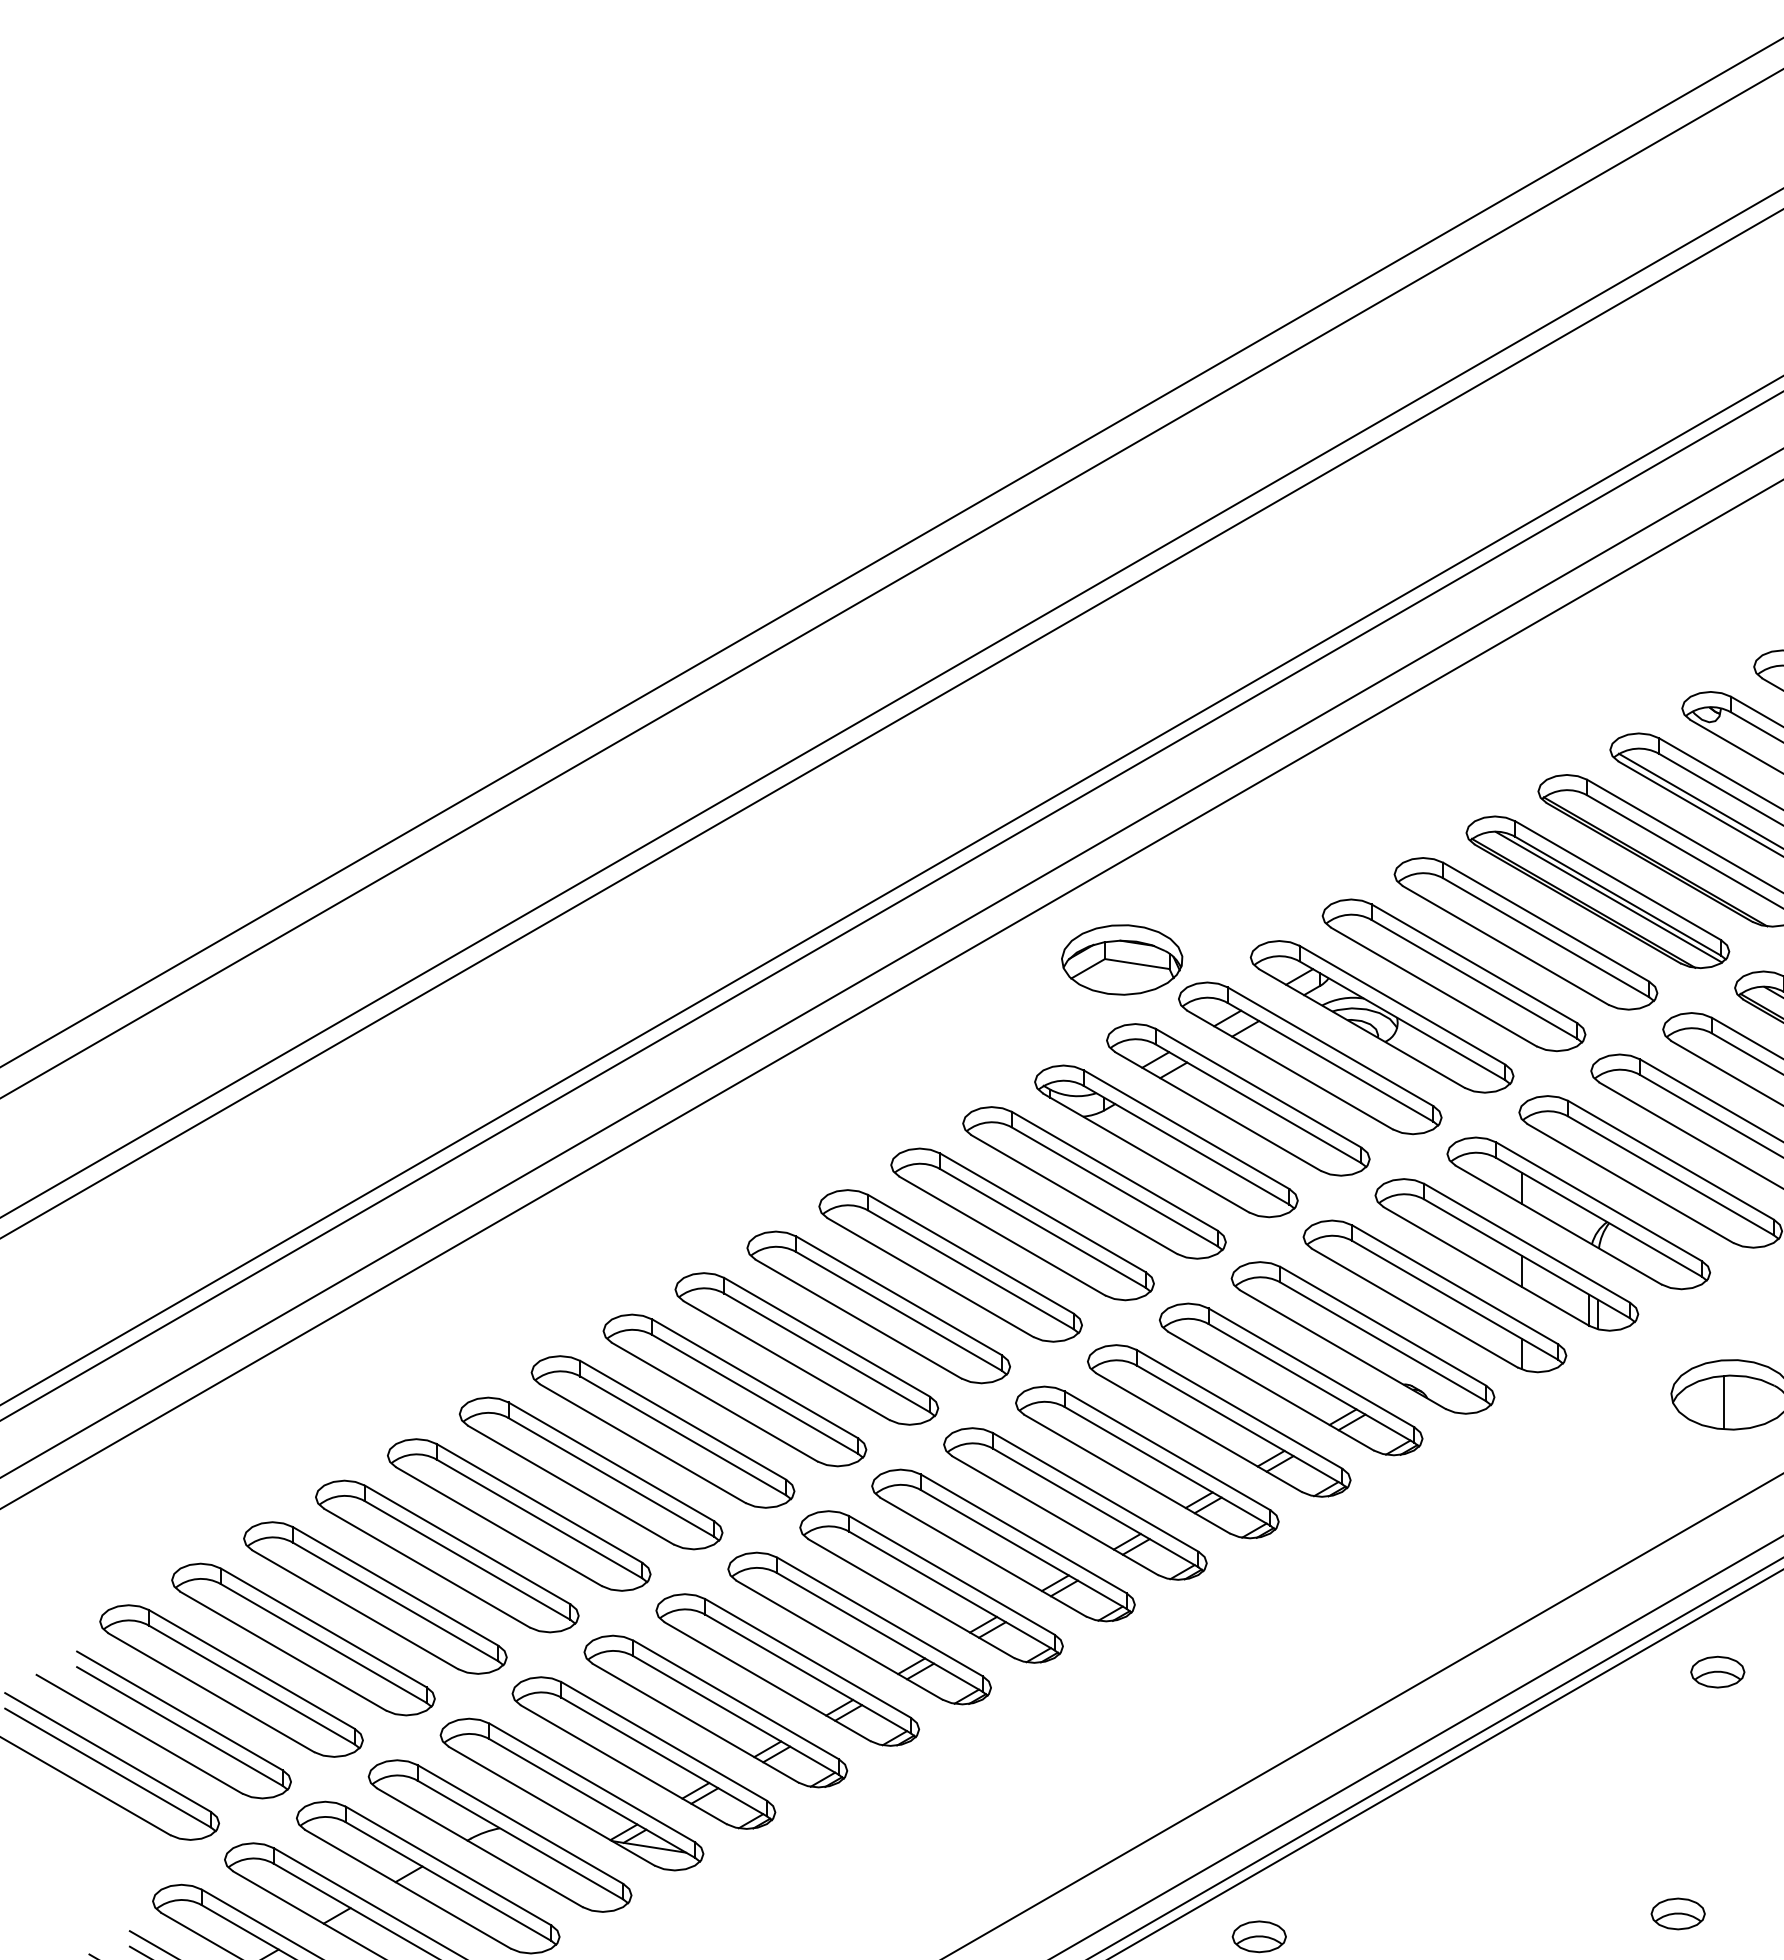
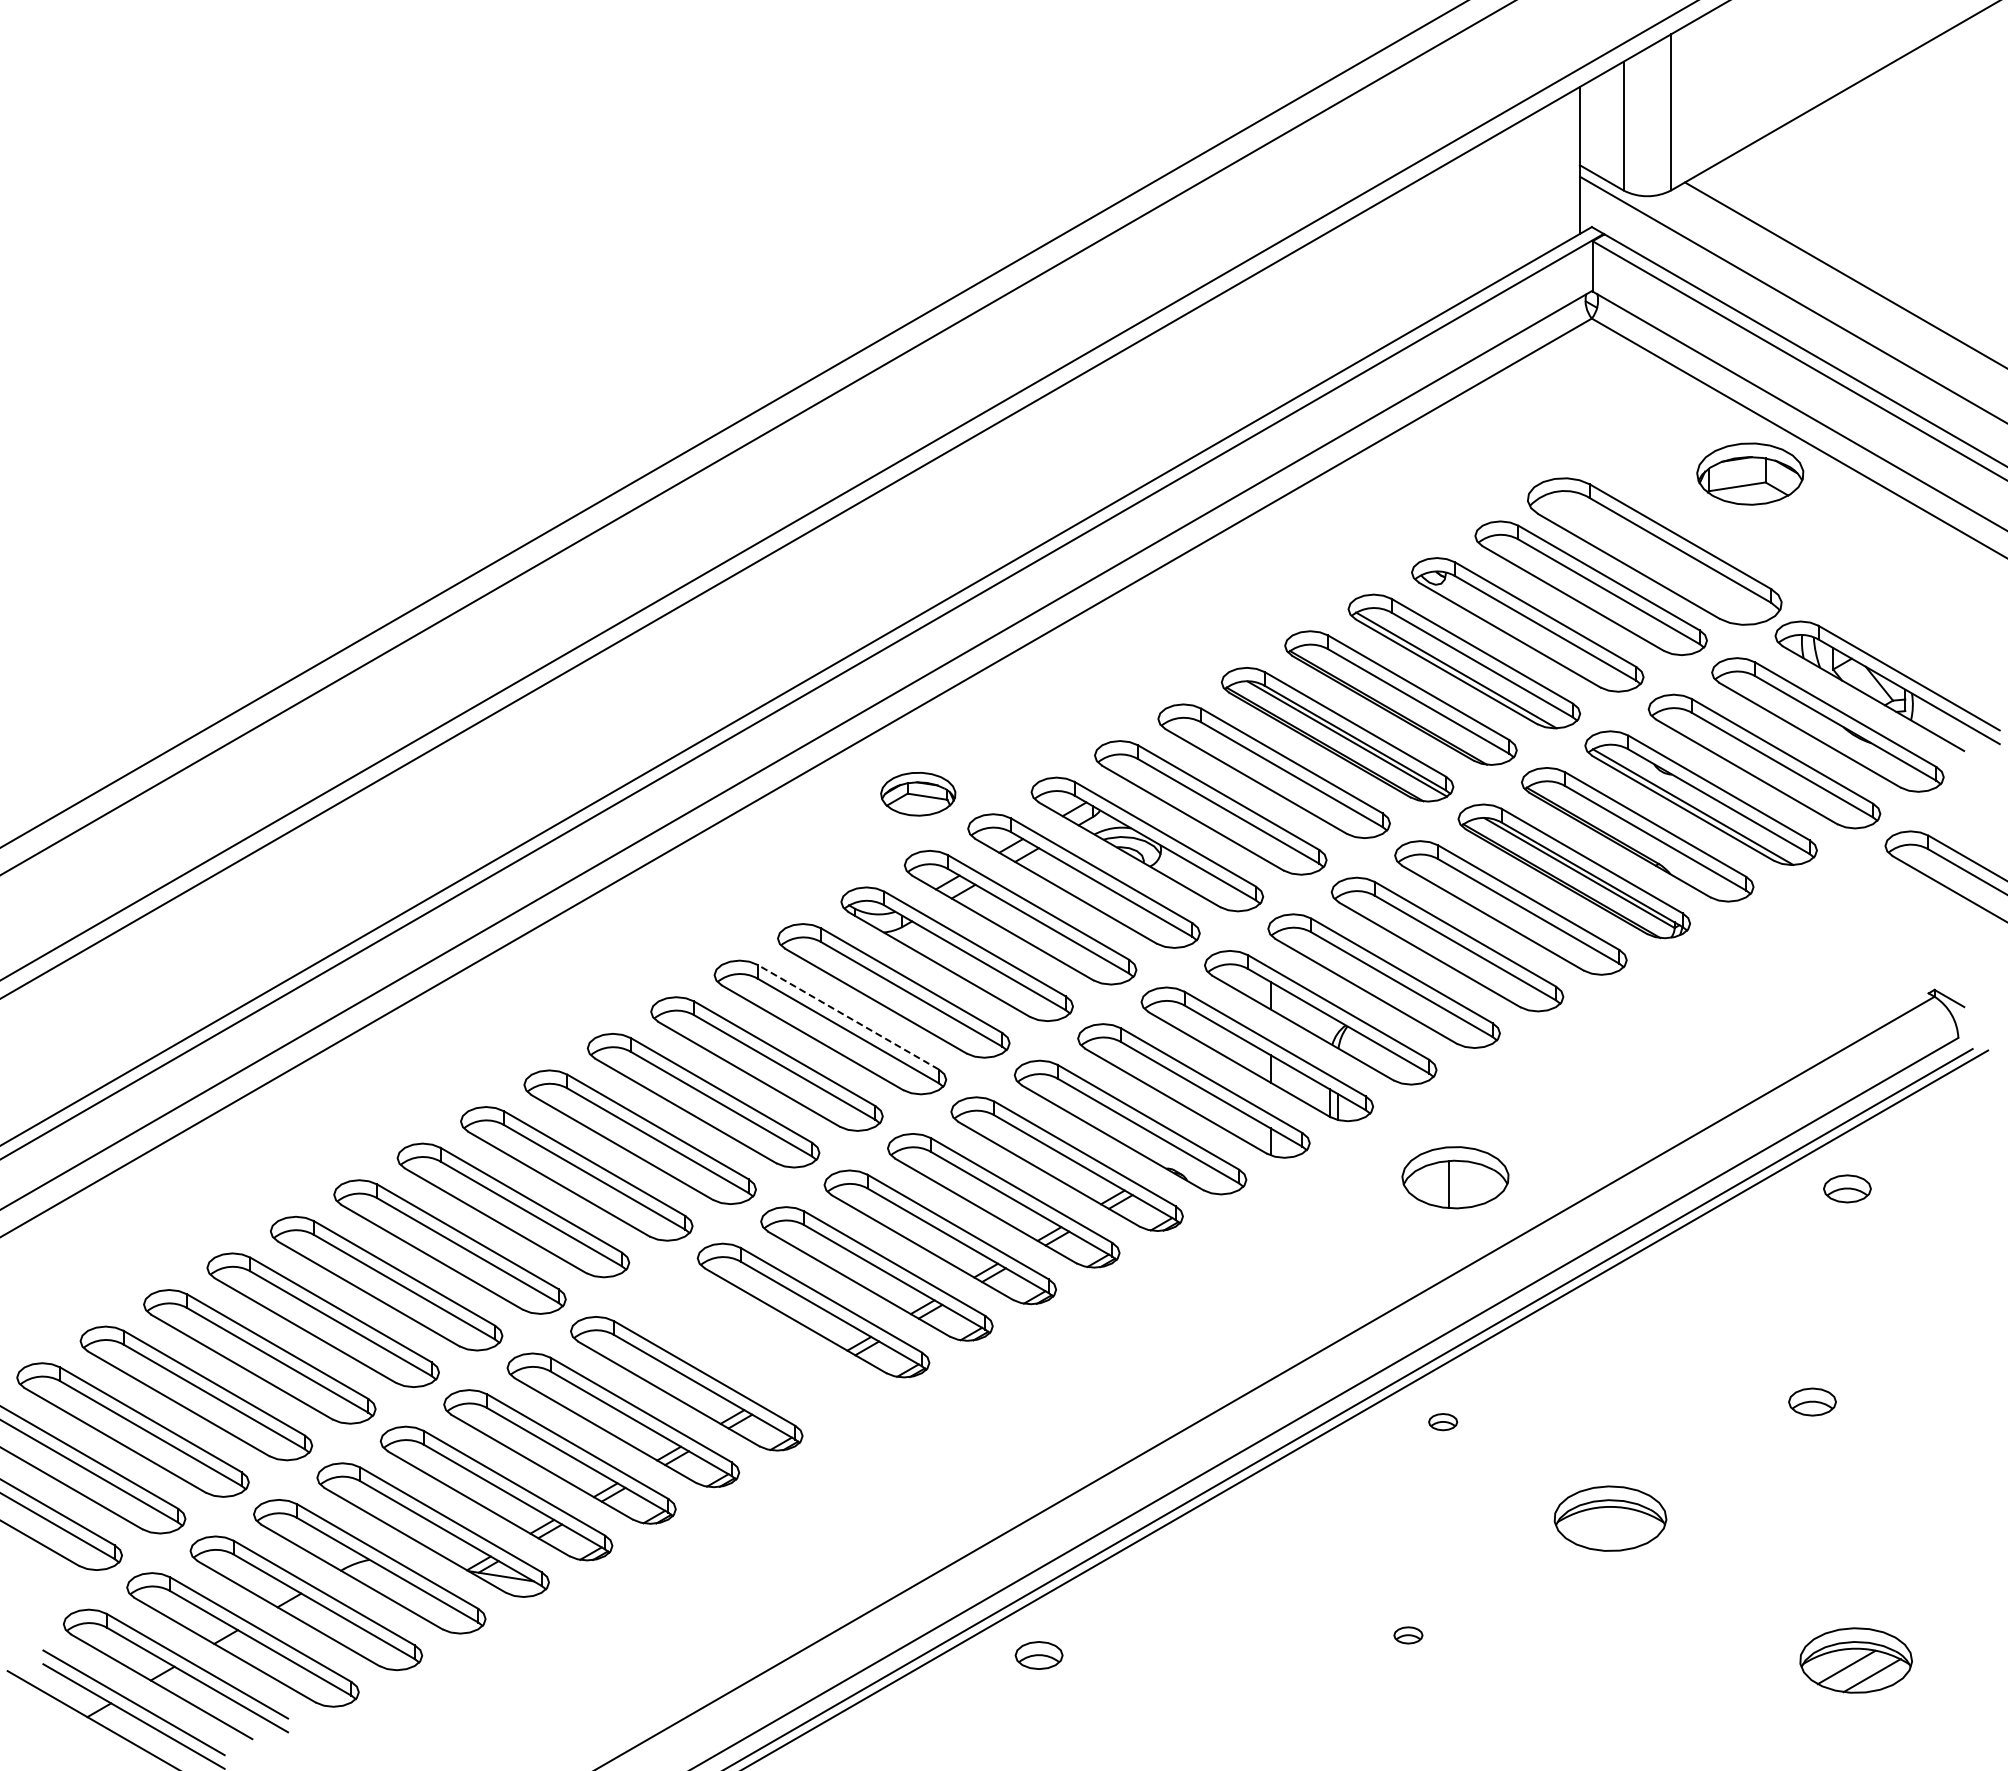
part: (1122, 959) -> (918, 793), size x0.7
line: (1043, 1213) -> (848, 1017), solid -> dashed
part: (930, 1586) -> (749, 1346), removed
part: (1716, 1671) -> (1442, 1421), size x0.6
part: (1678, 1914) -> (1408, 1635), size x0.6

